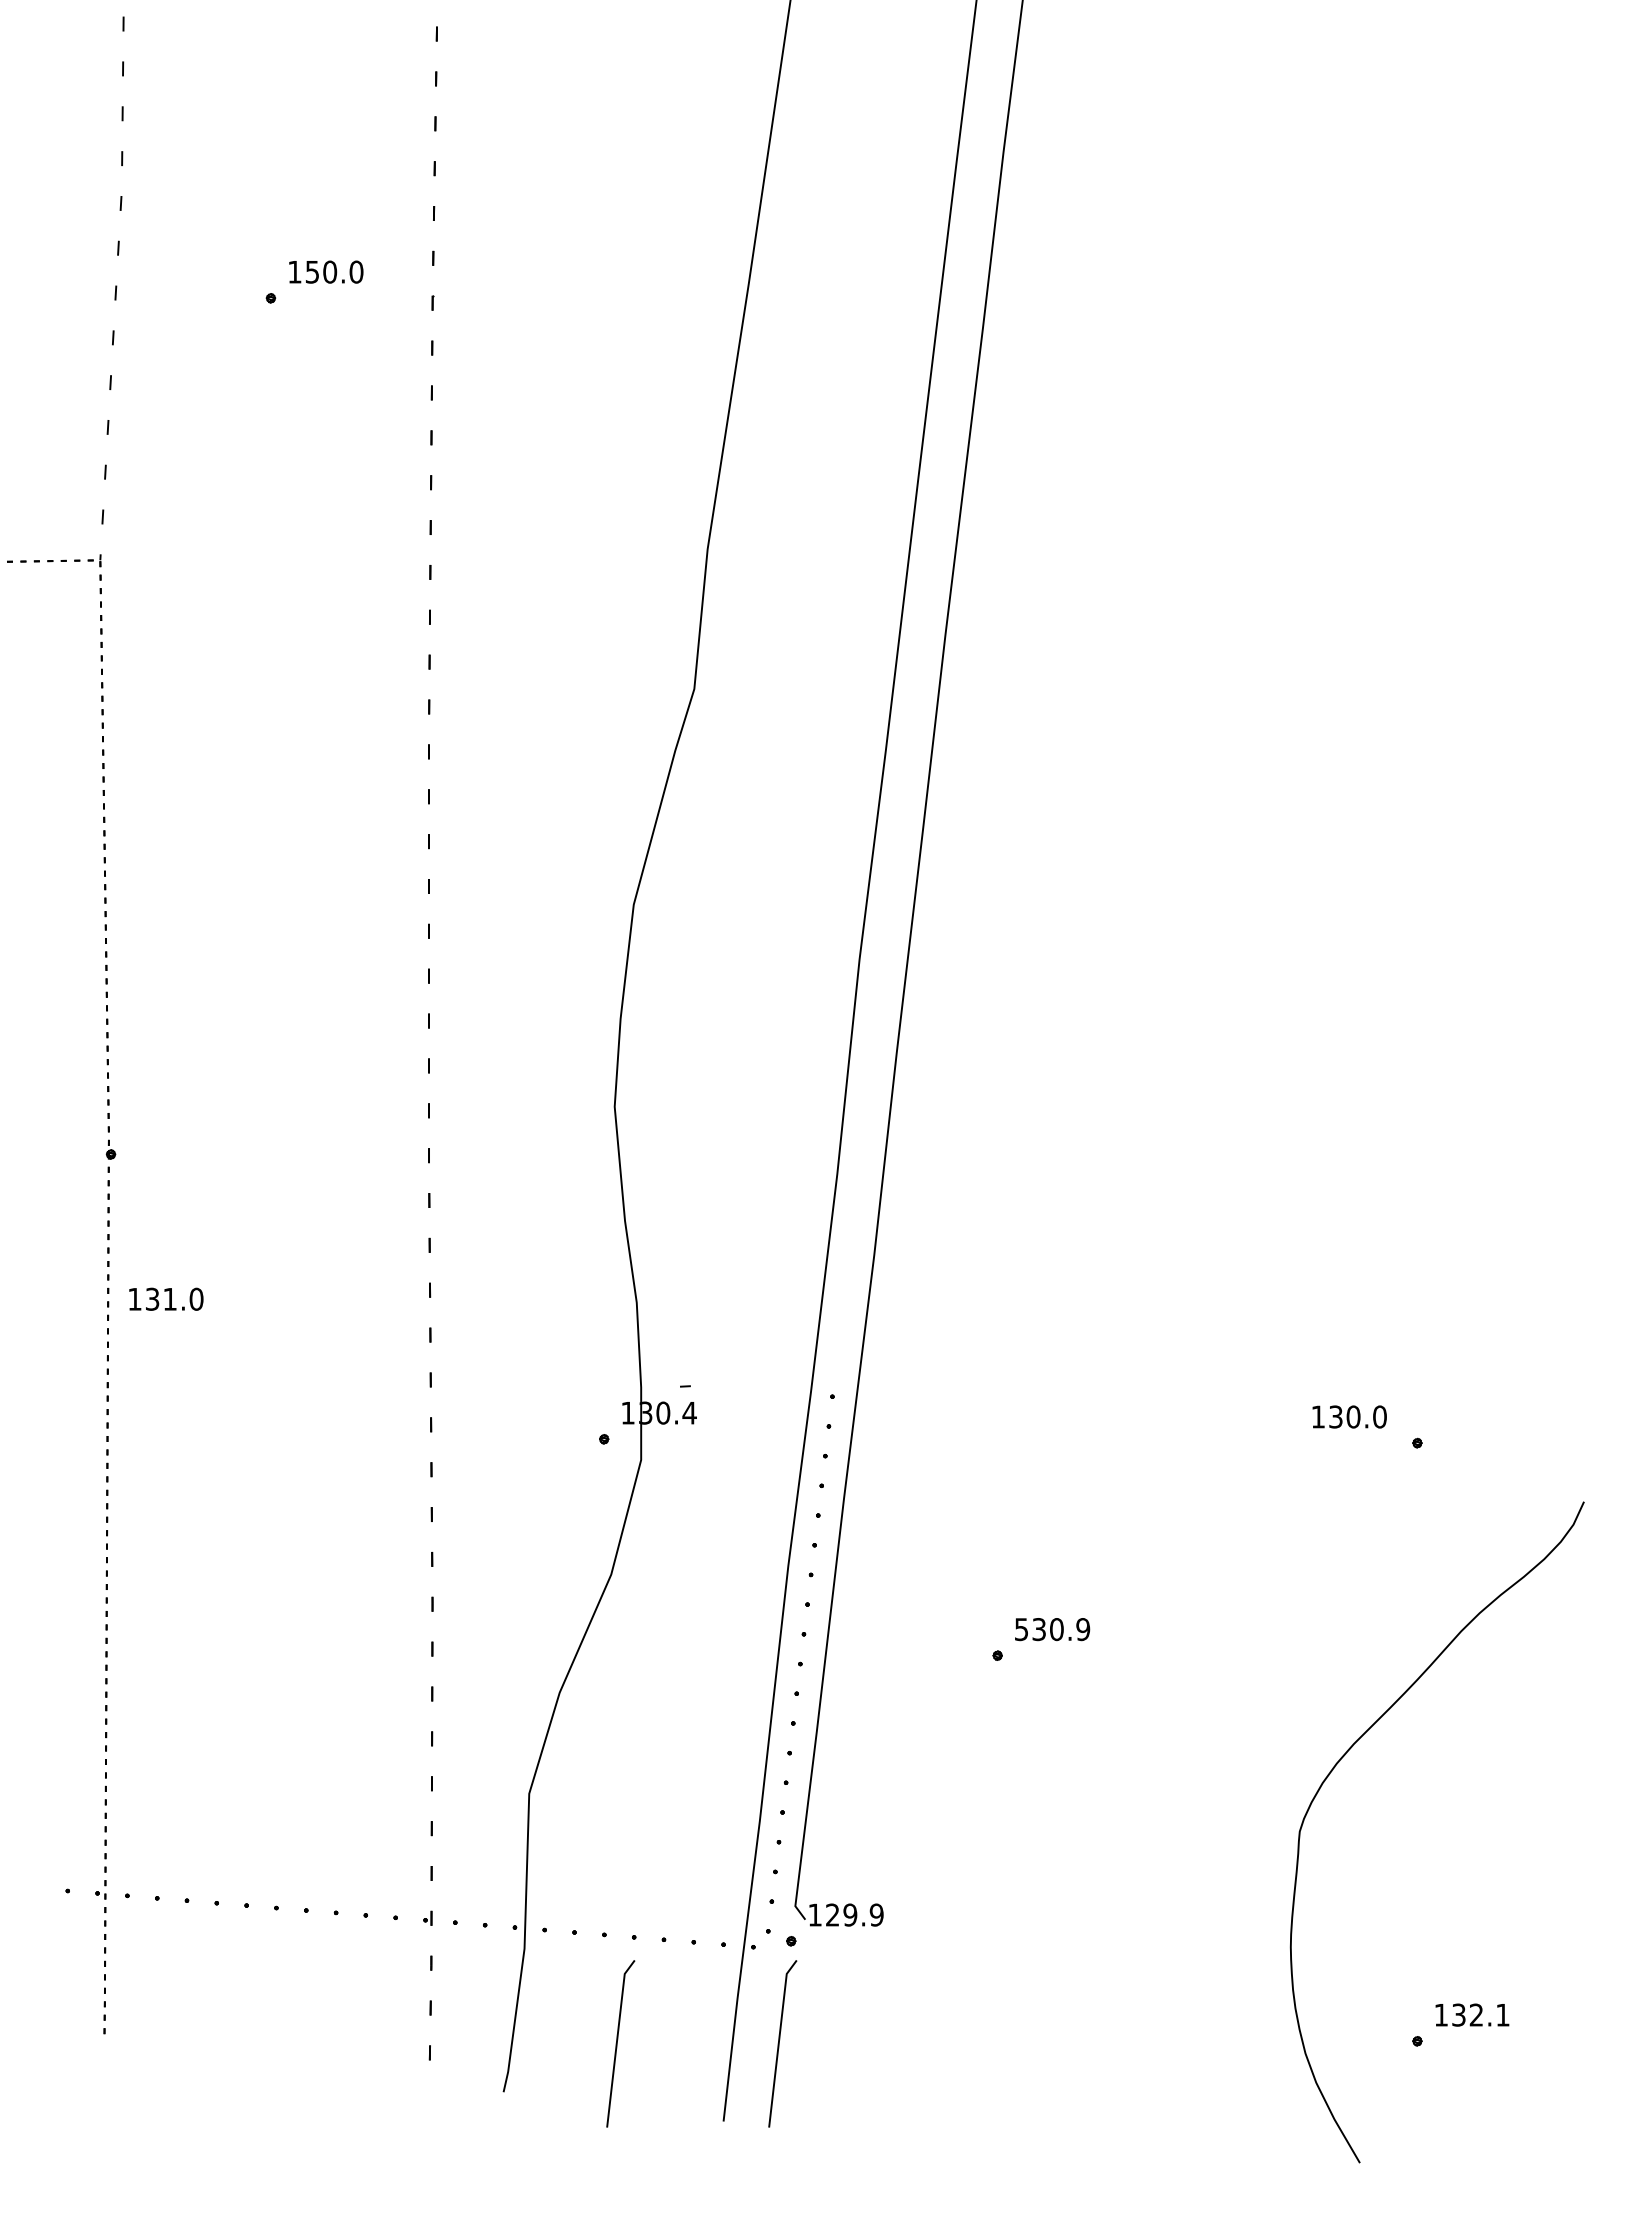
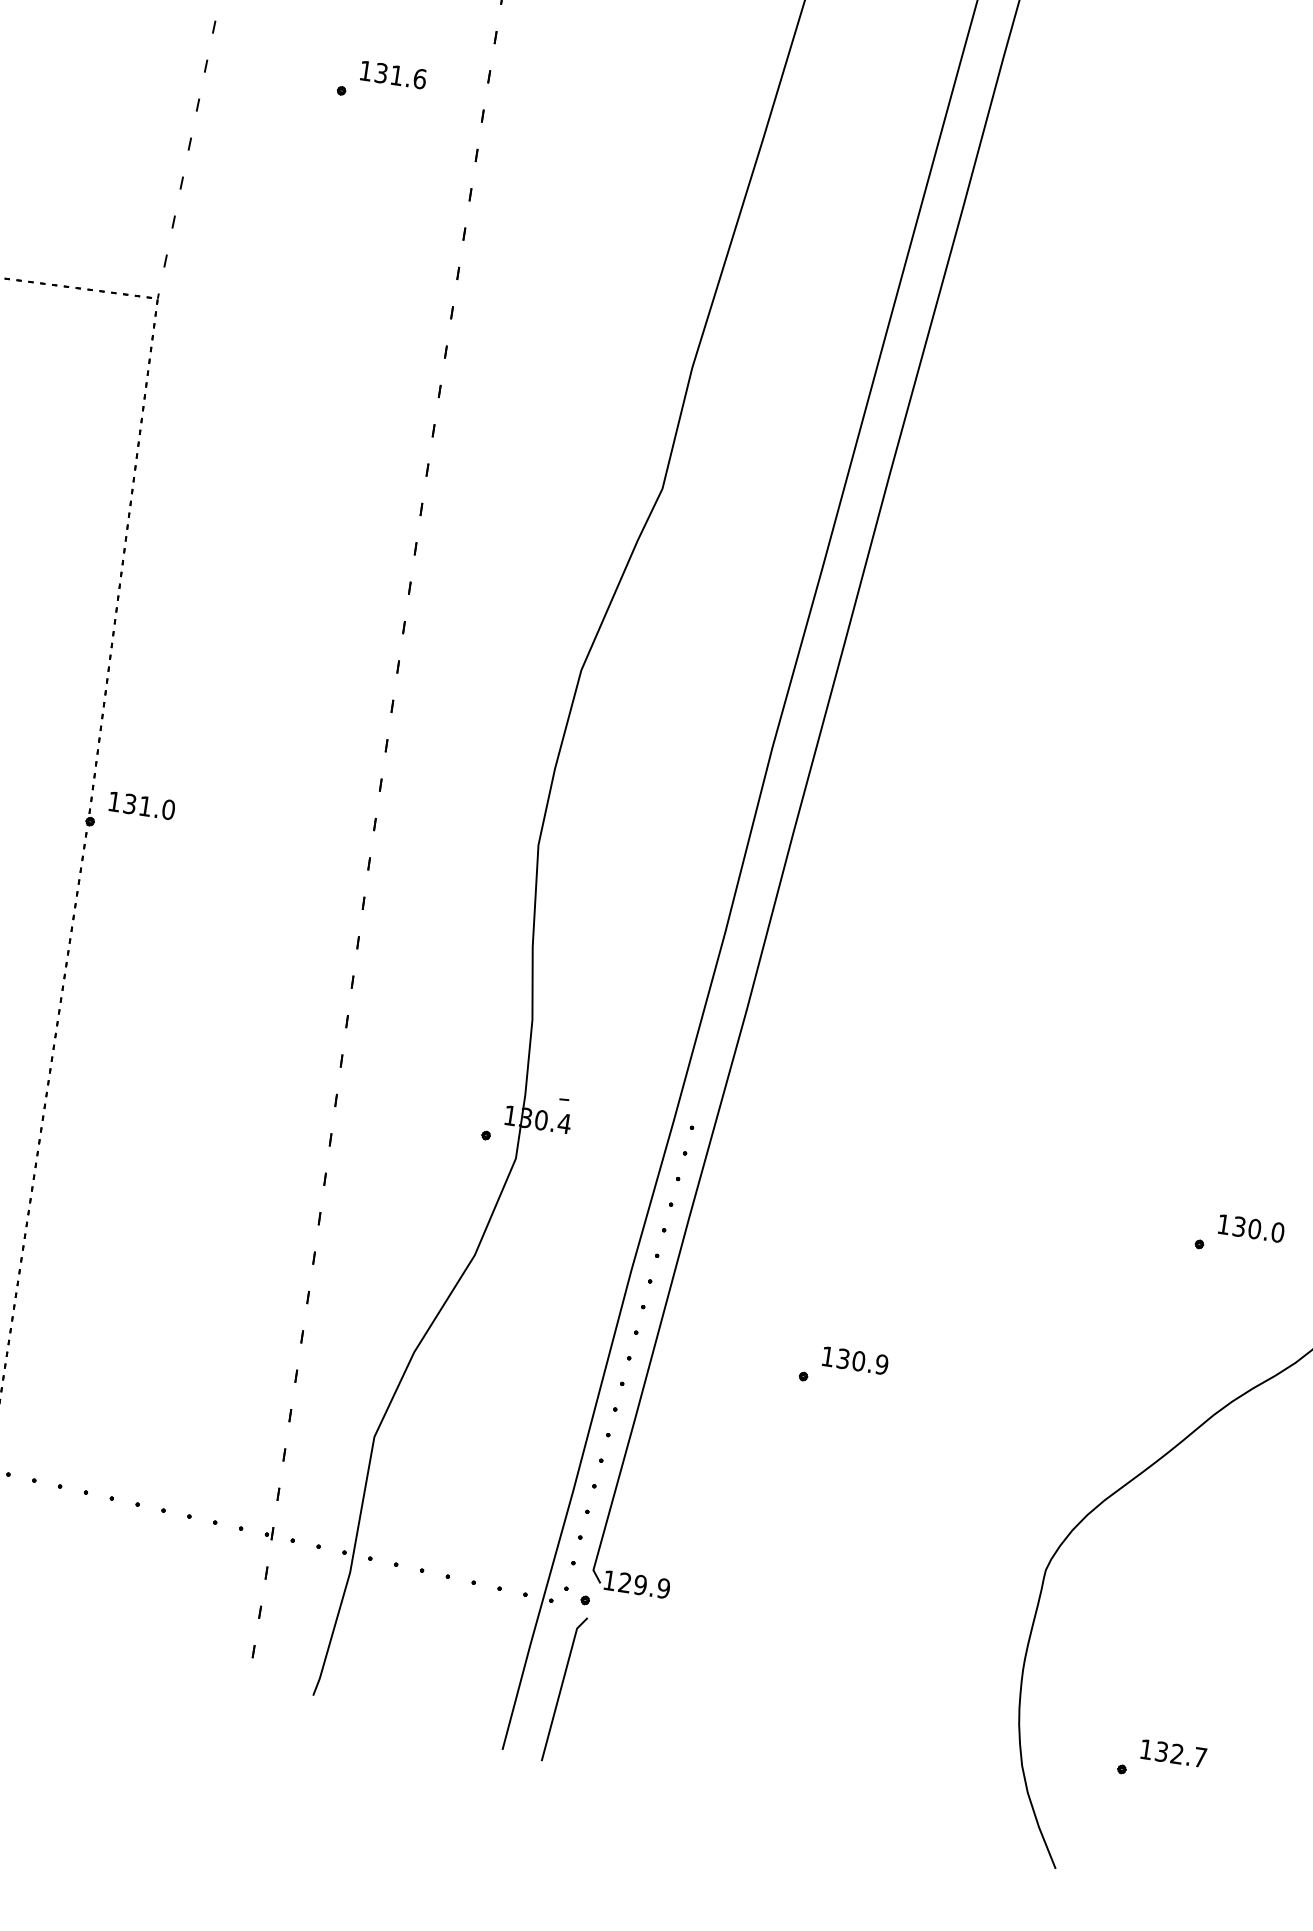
text: (334, 271) -> (400, 75), 150.0 -> 131.6
text: (166, 1298) -> (142, 805), moved
text: (1349, 1416) -> (1251, 1228), moved
text: (1021, 1629) -> (827, 1356), 530.9 -> 130.9
text: (1502, 2015) -> (1199, 1757), 132.1 -> 132.7
line: (617, 2043) -> (419, 1667), removed

